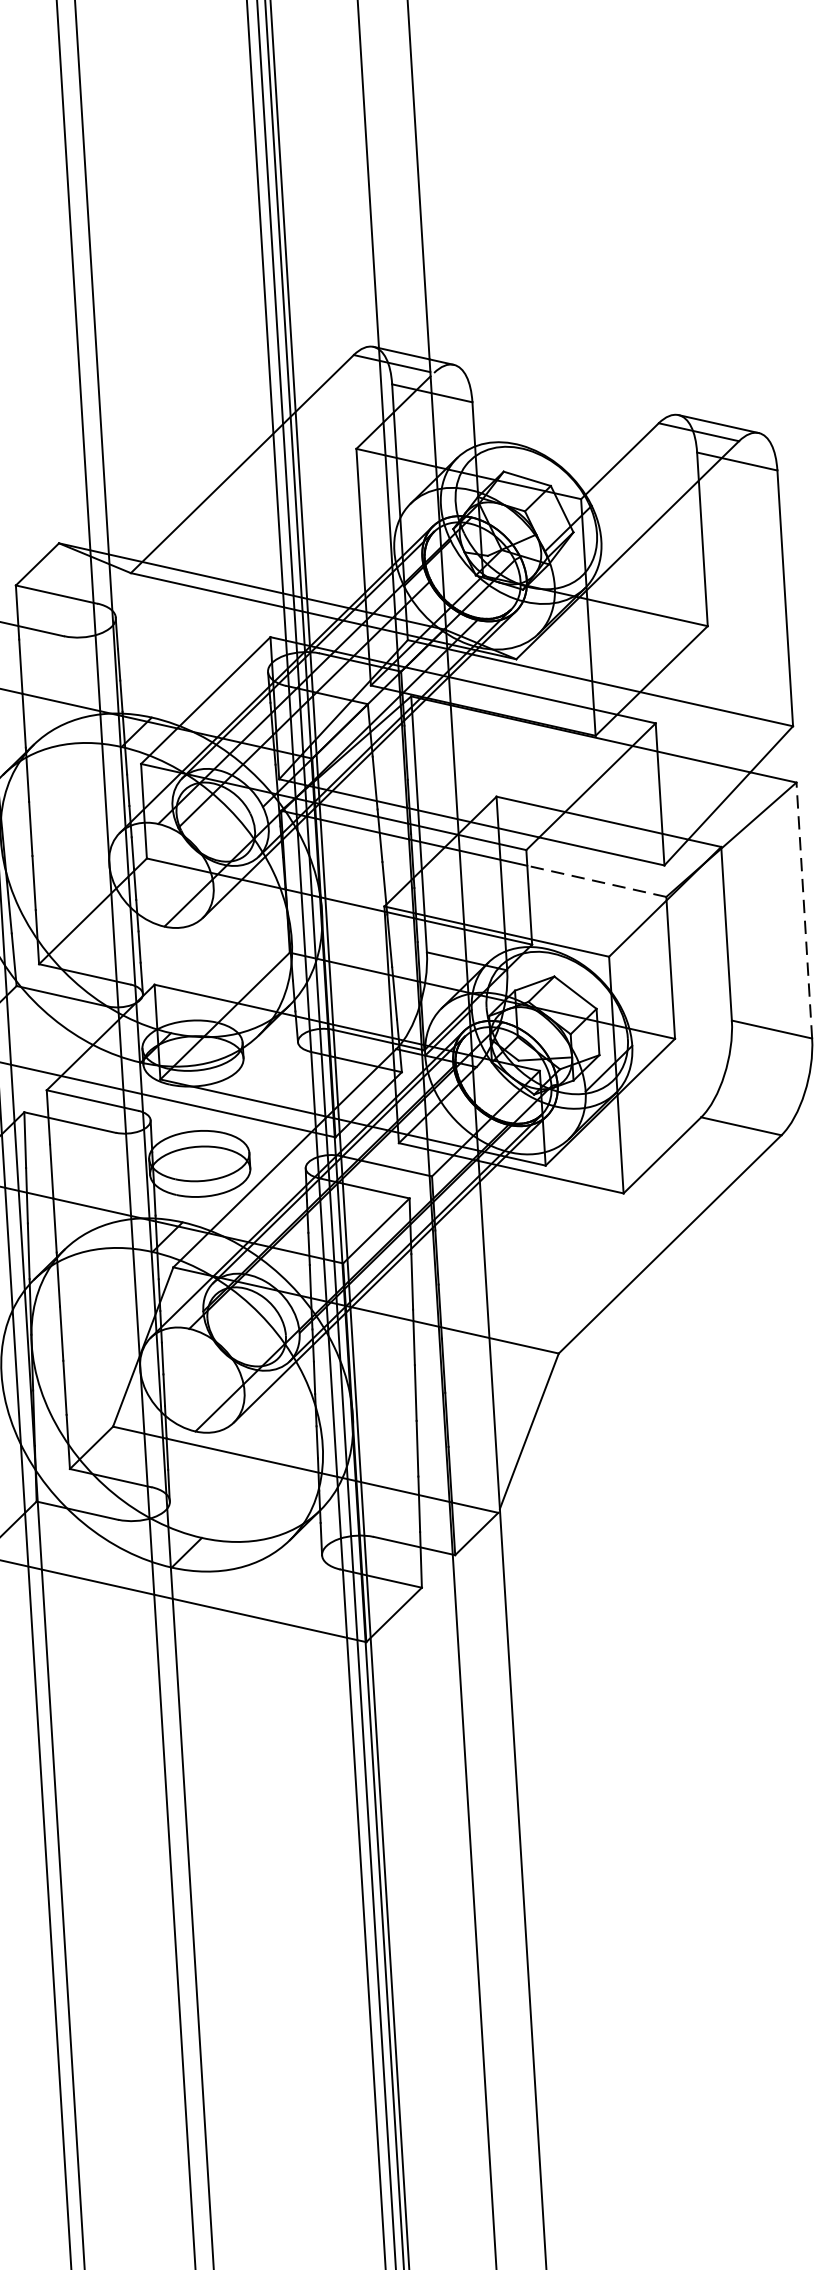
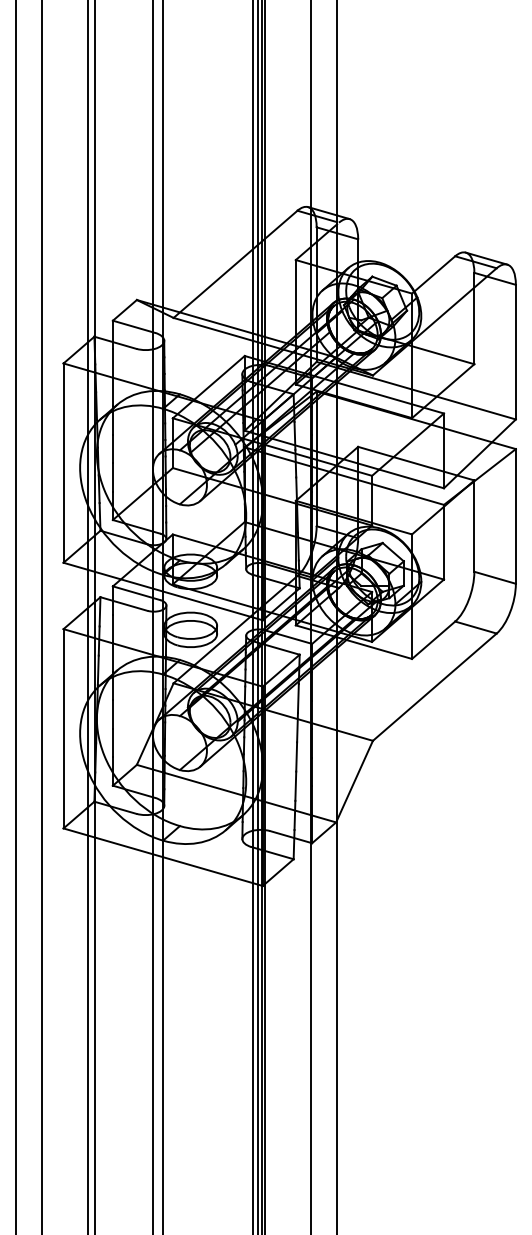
line: (595, 881) -> (407, 494), dashed -> solid
line: (803, 908) -> (515, 515), dashed -> solid

